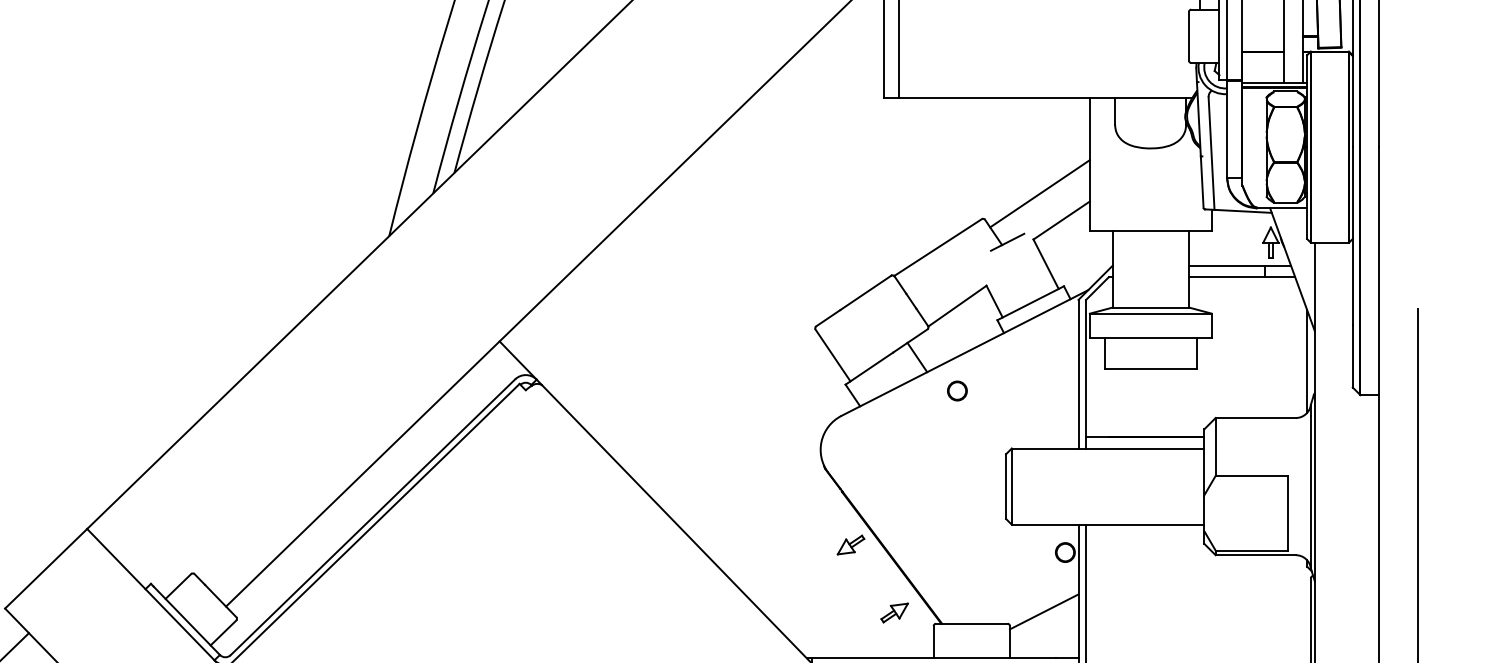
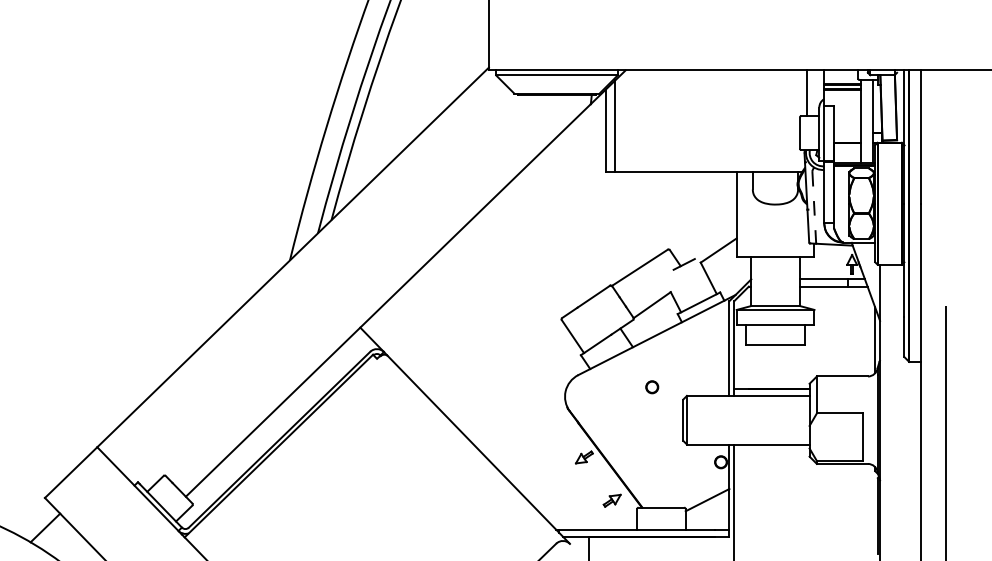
line: (1211, 153) -> (814, 207), solid -> dashed
line: (1039, 193) -> (704, 233), removed
circle: (957, 391) -> (652, 387), moved

